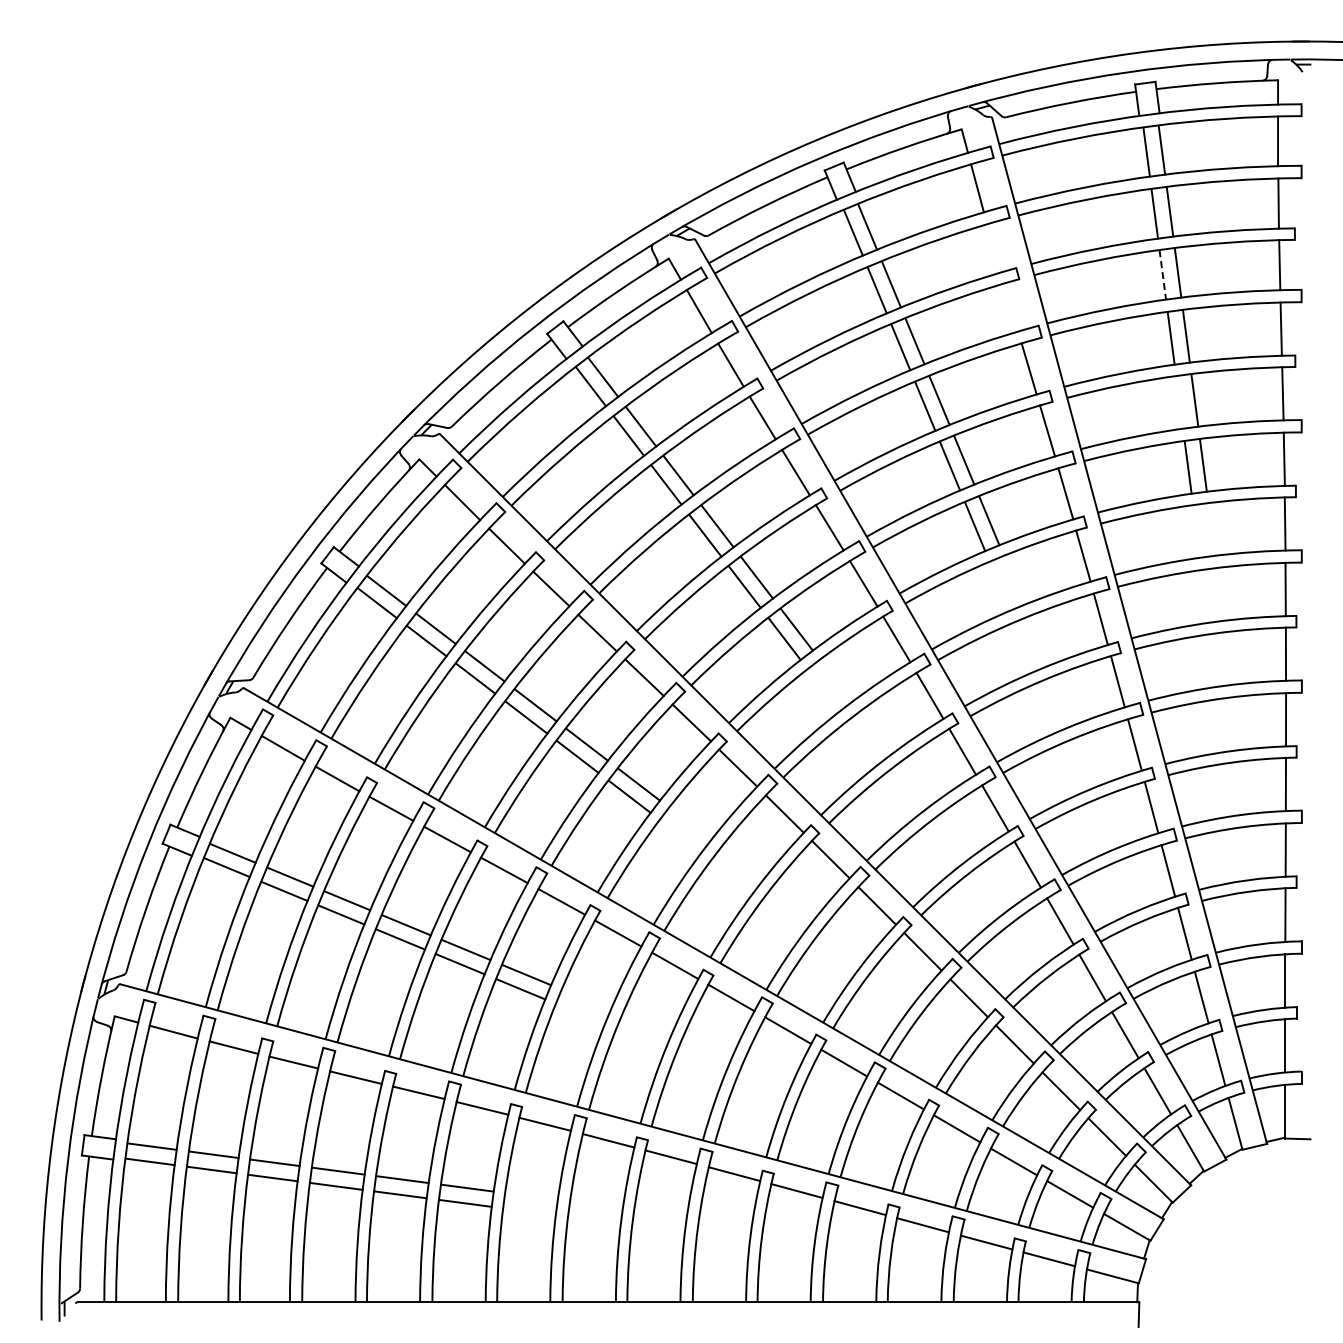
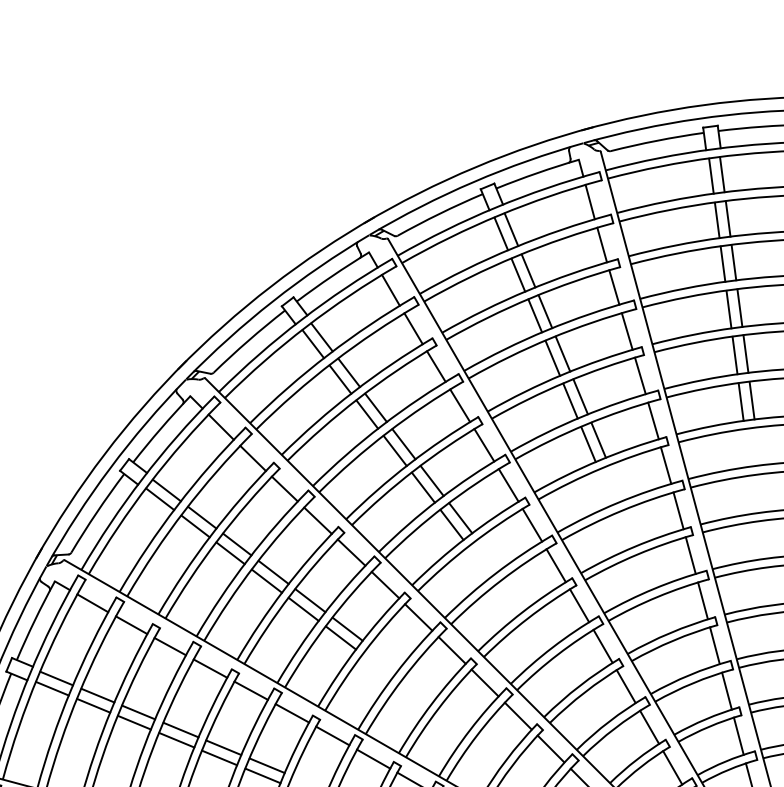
line: (993, 248) -> (601, 245), added
line: (1162, 274) -> (722, 263), dashed -> solid
line: (1011, 307) -> (614, 287), added
line: (1179, 402) -> (734, 355), added

